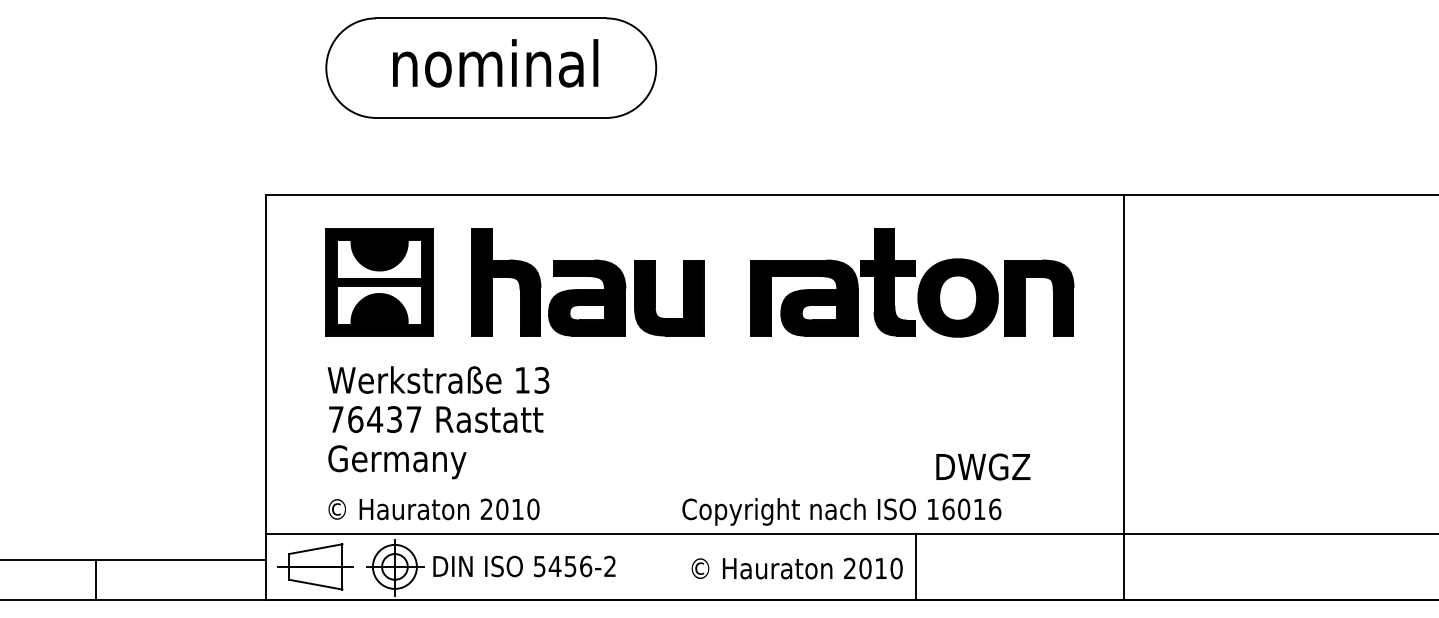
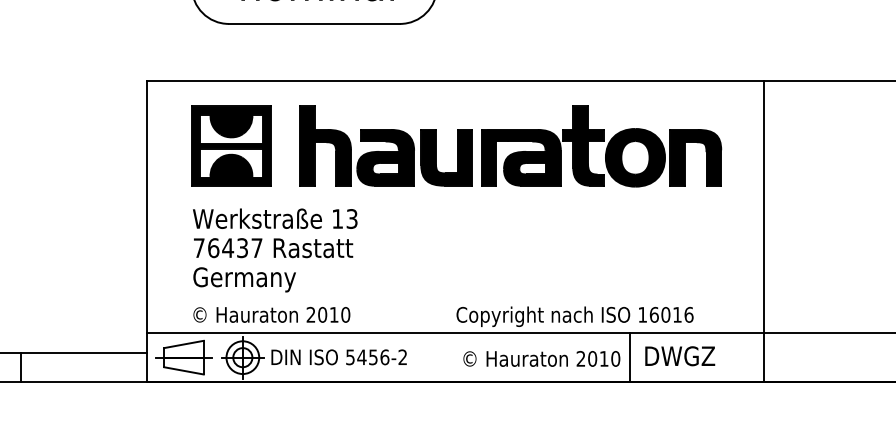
part: (912, 282) -> (601, 146), moved
line: (1123, 396) -> (763, 231), moved
text: (983, 466) -> (680, 355), moved

